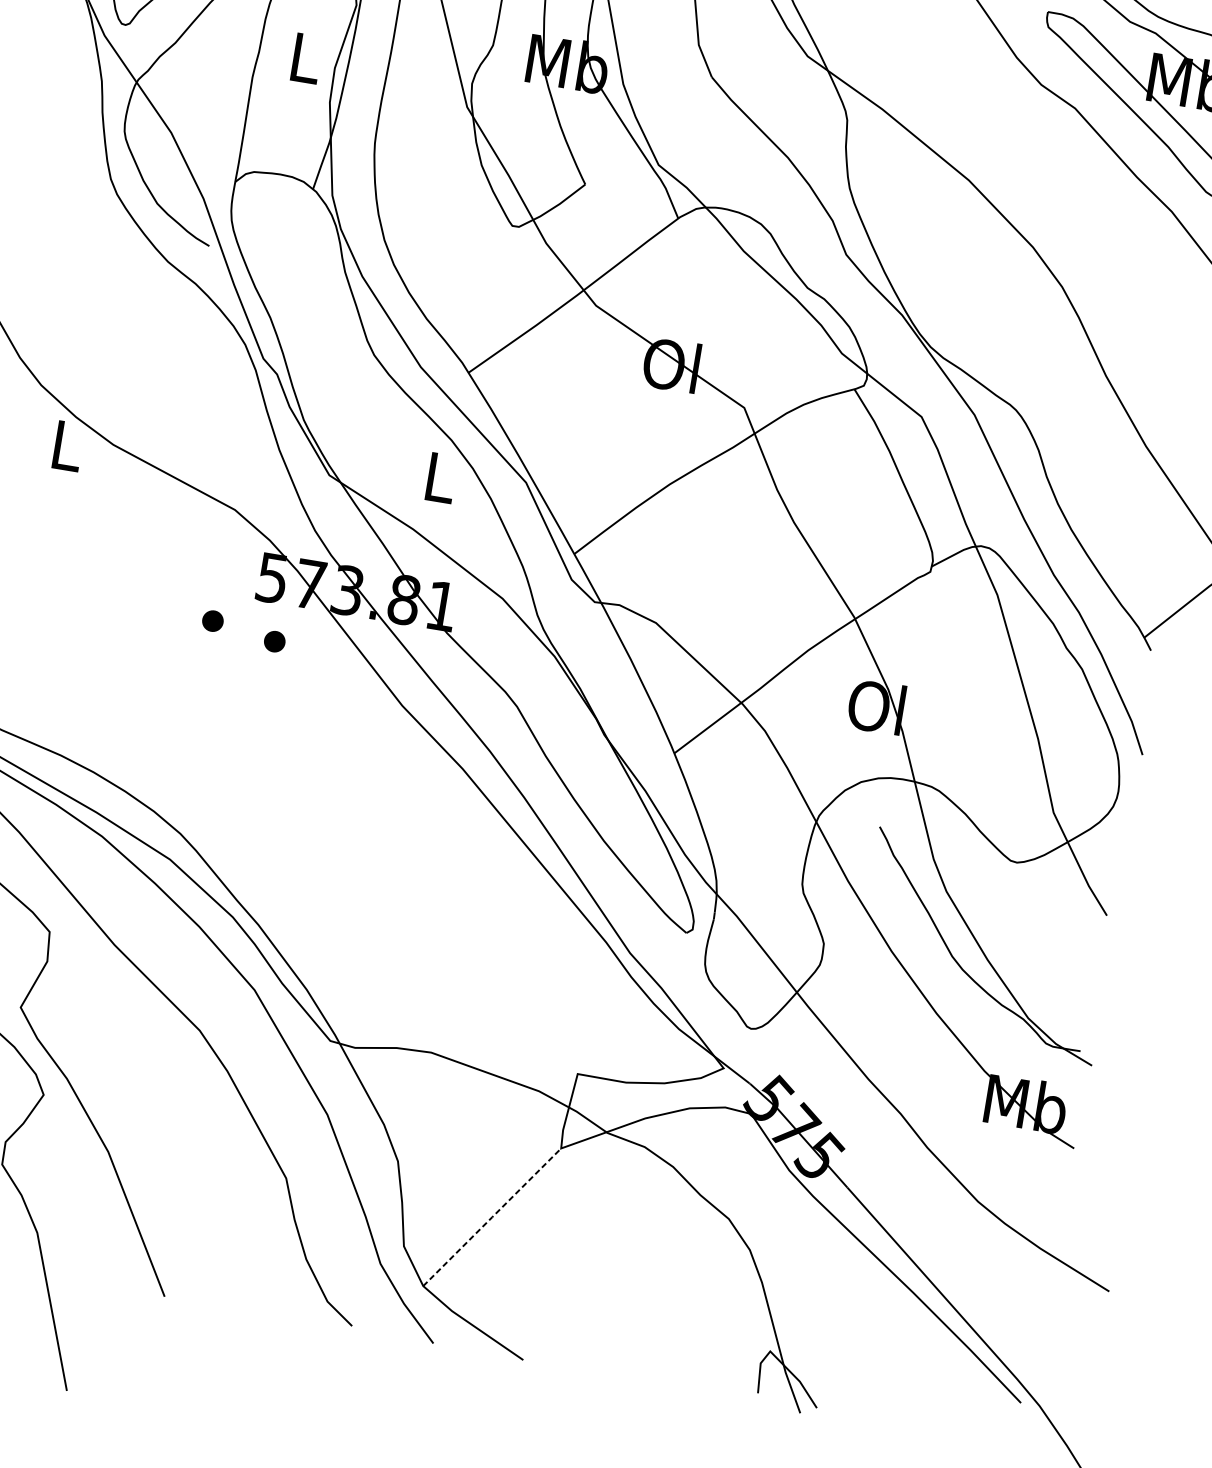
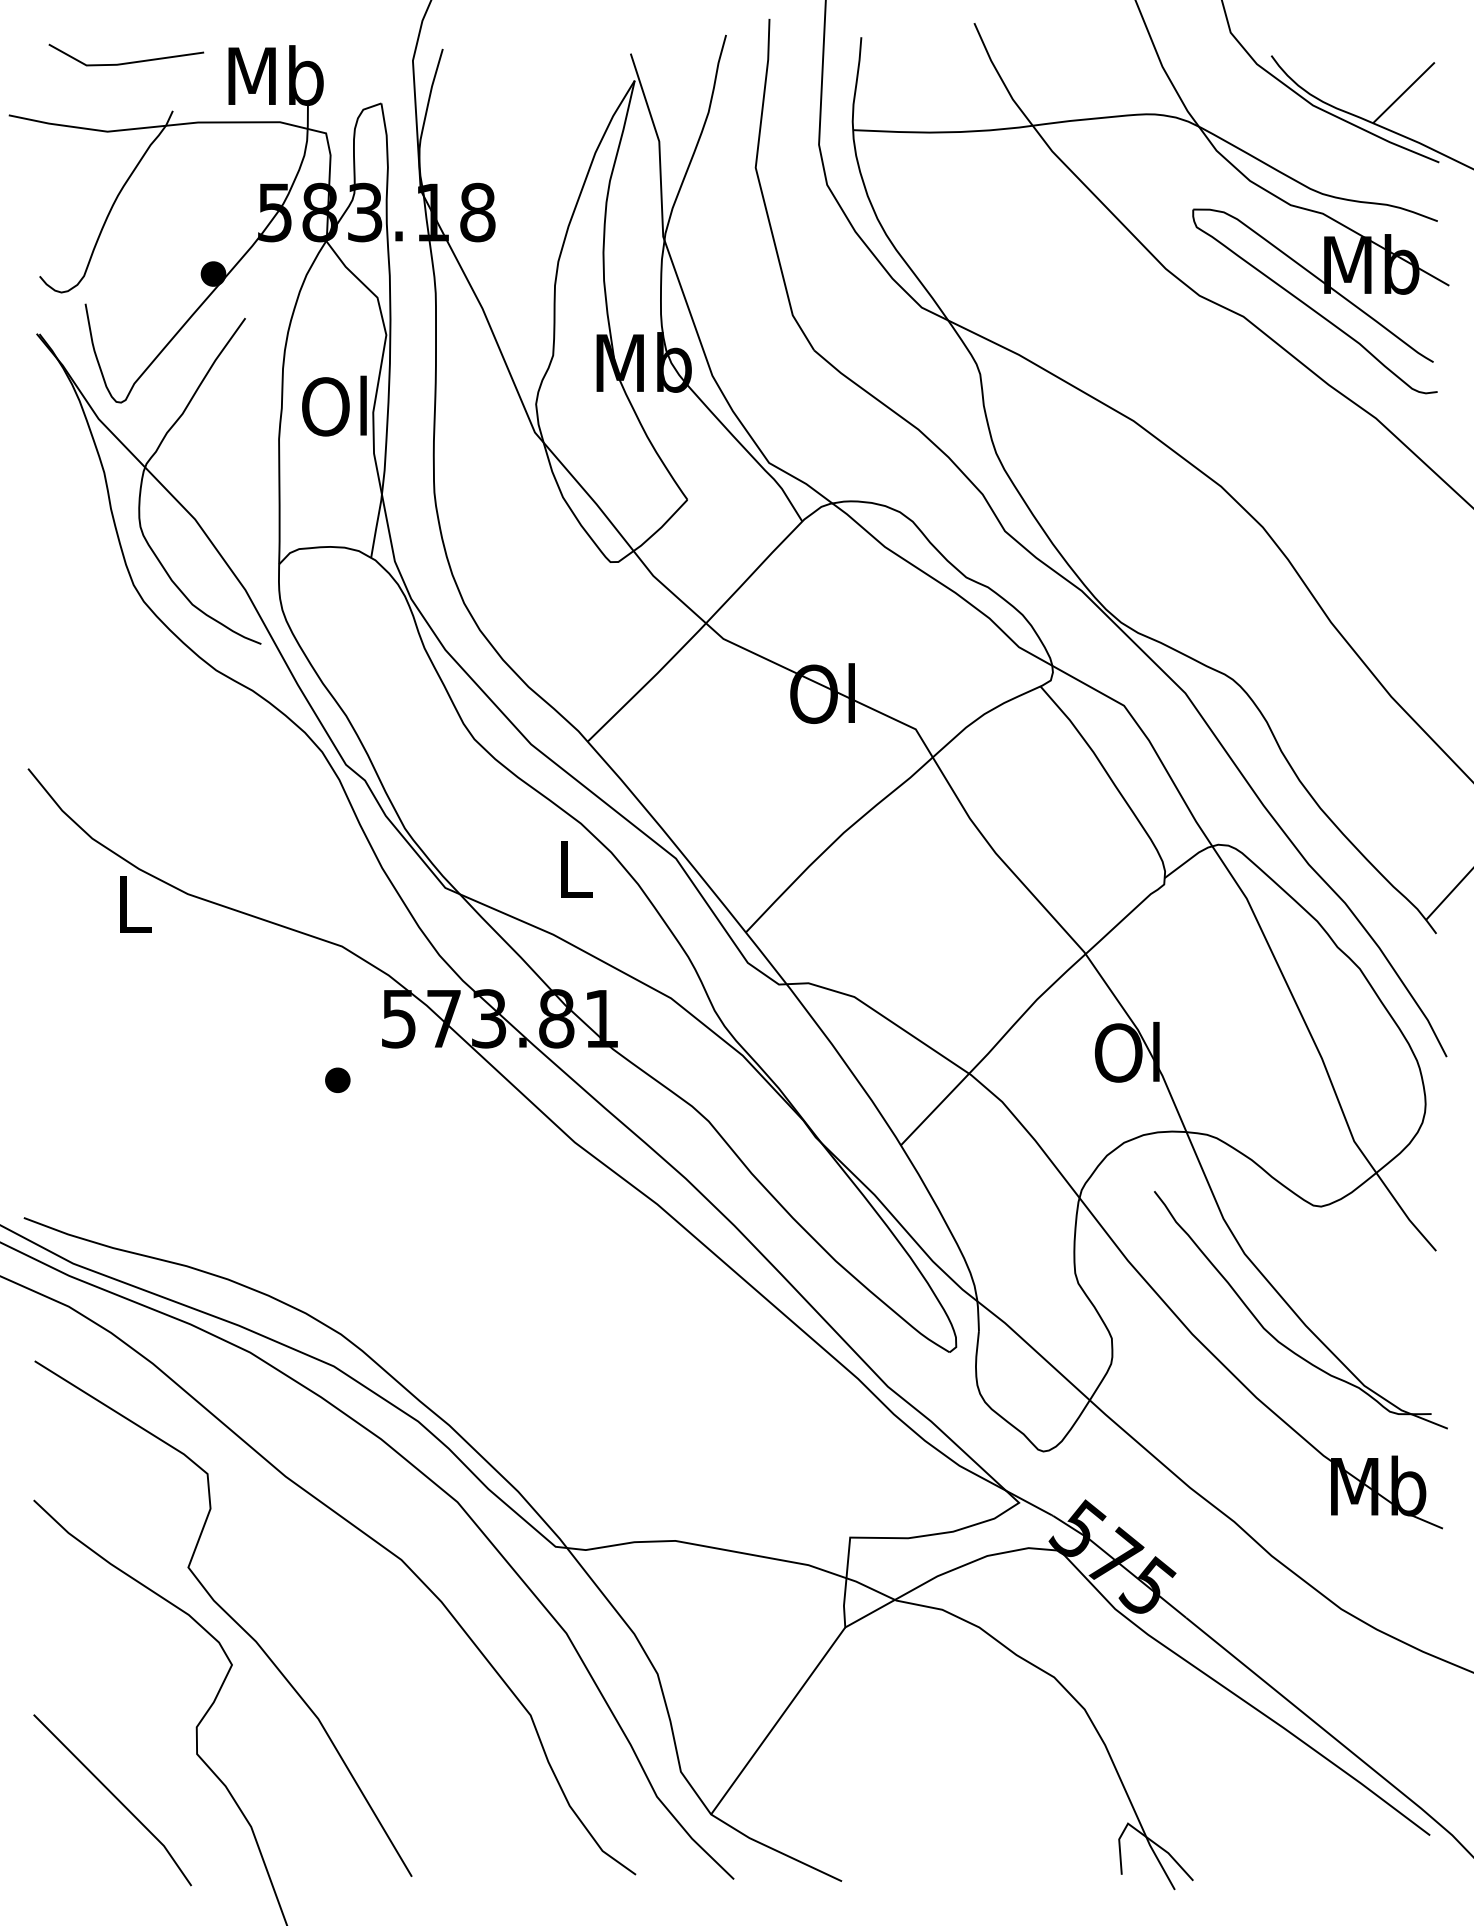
text: (303, 56) -> (334, 405), L -> Ol
part: (274, 640) -> (413, 1091), removed
line: (492, 1216) -> (778, 1720), dashed -> solid

